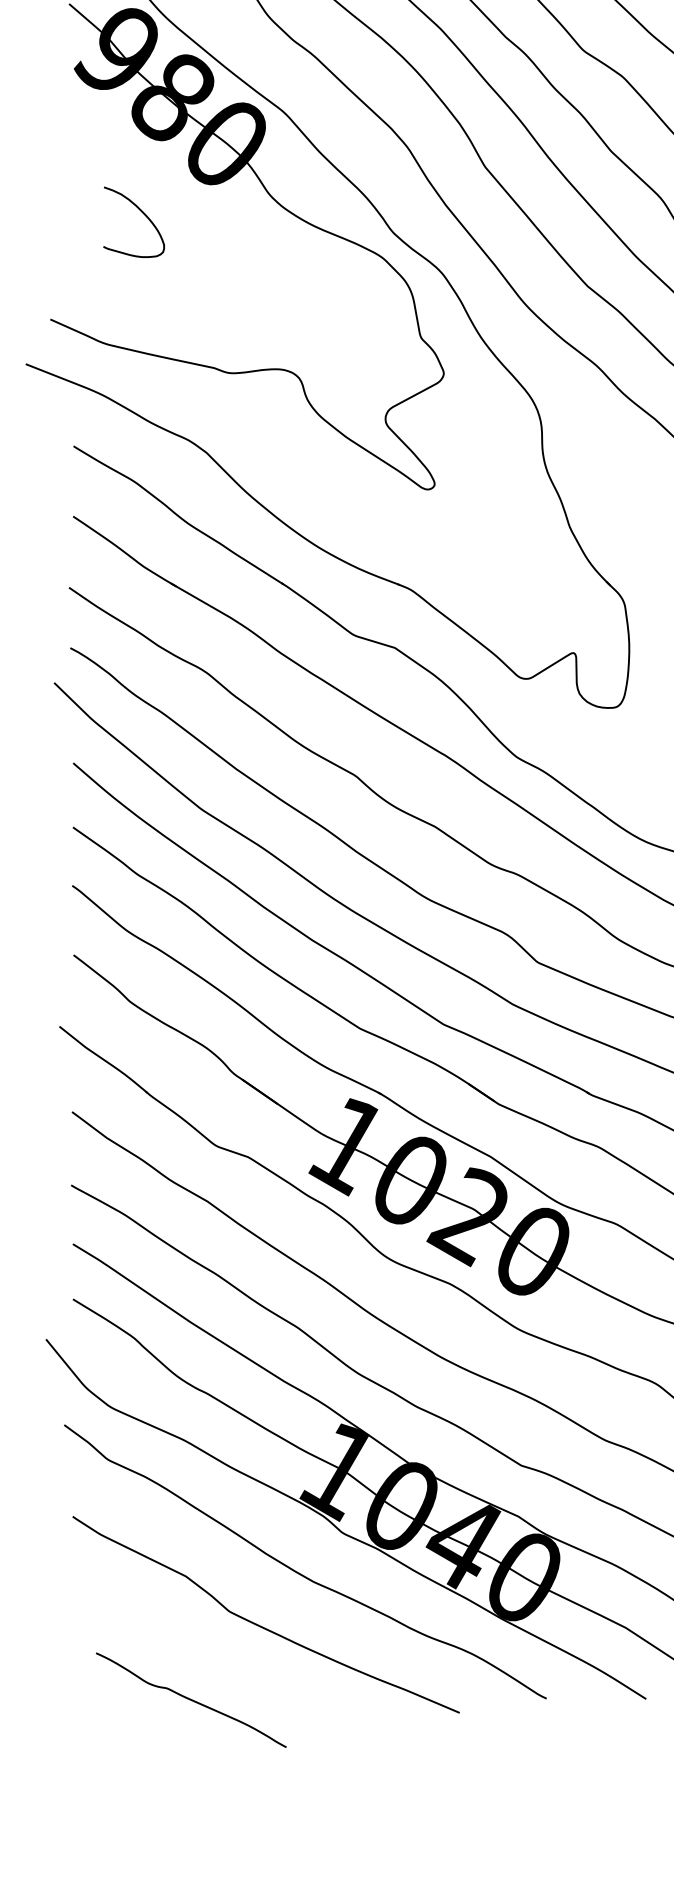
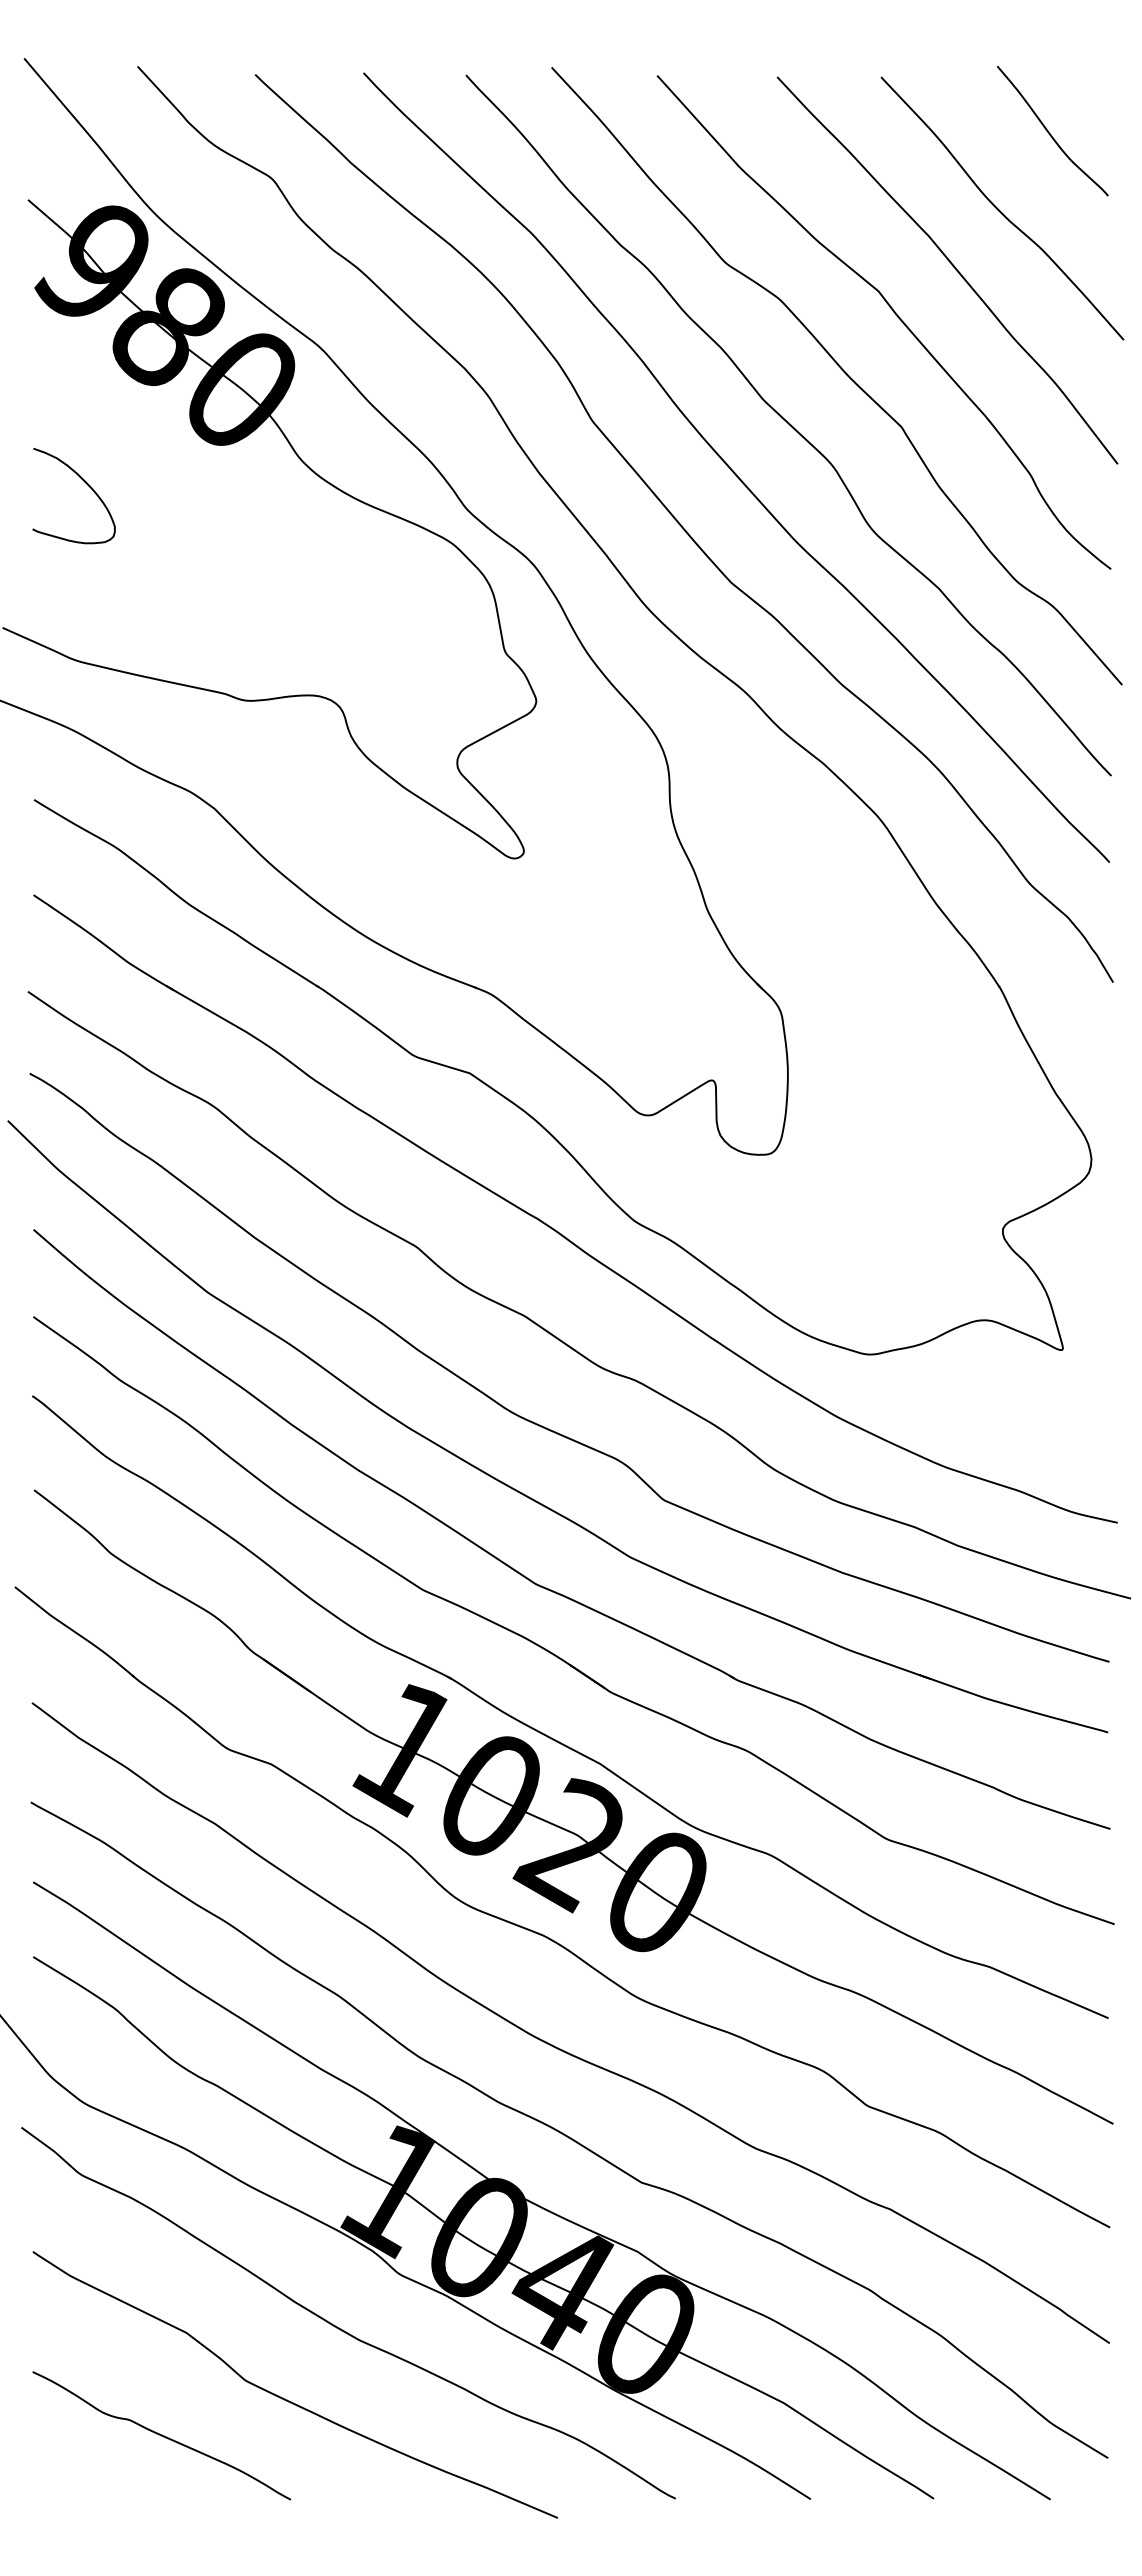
curve: (142, 213) -> (85, 483), moved
curve: (191, 1699) -> (161, 2435), moved

